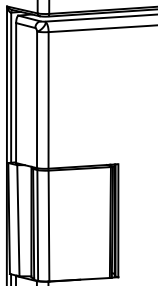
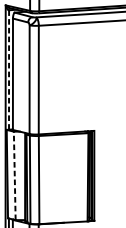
line: (11, 87) -> (9, 69), solid -> dashed
line: (18, 220) -> (14, 175), solid -> dashed

